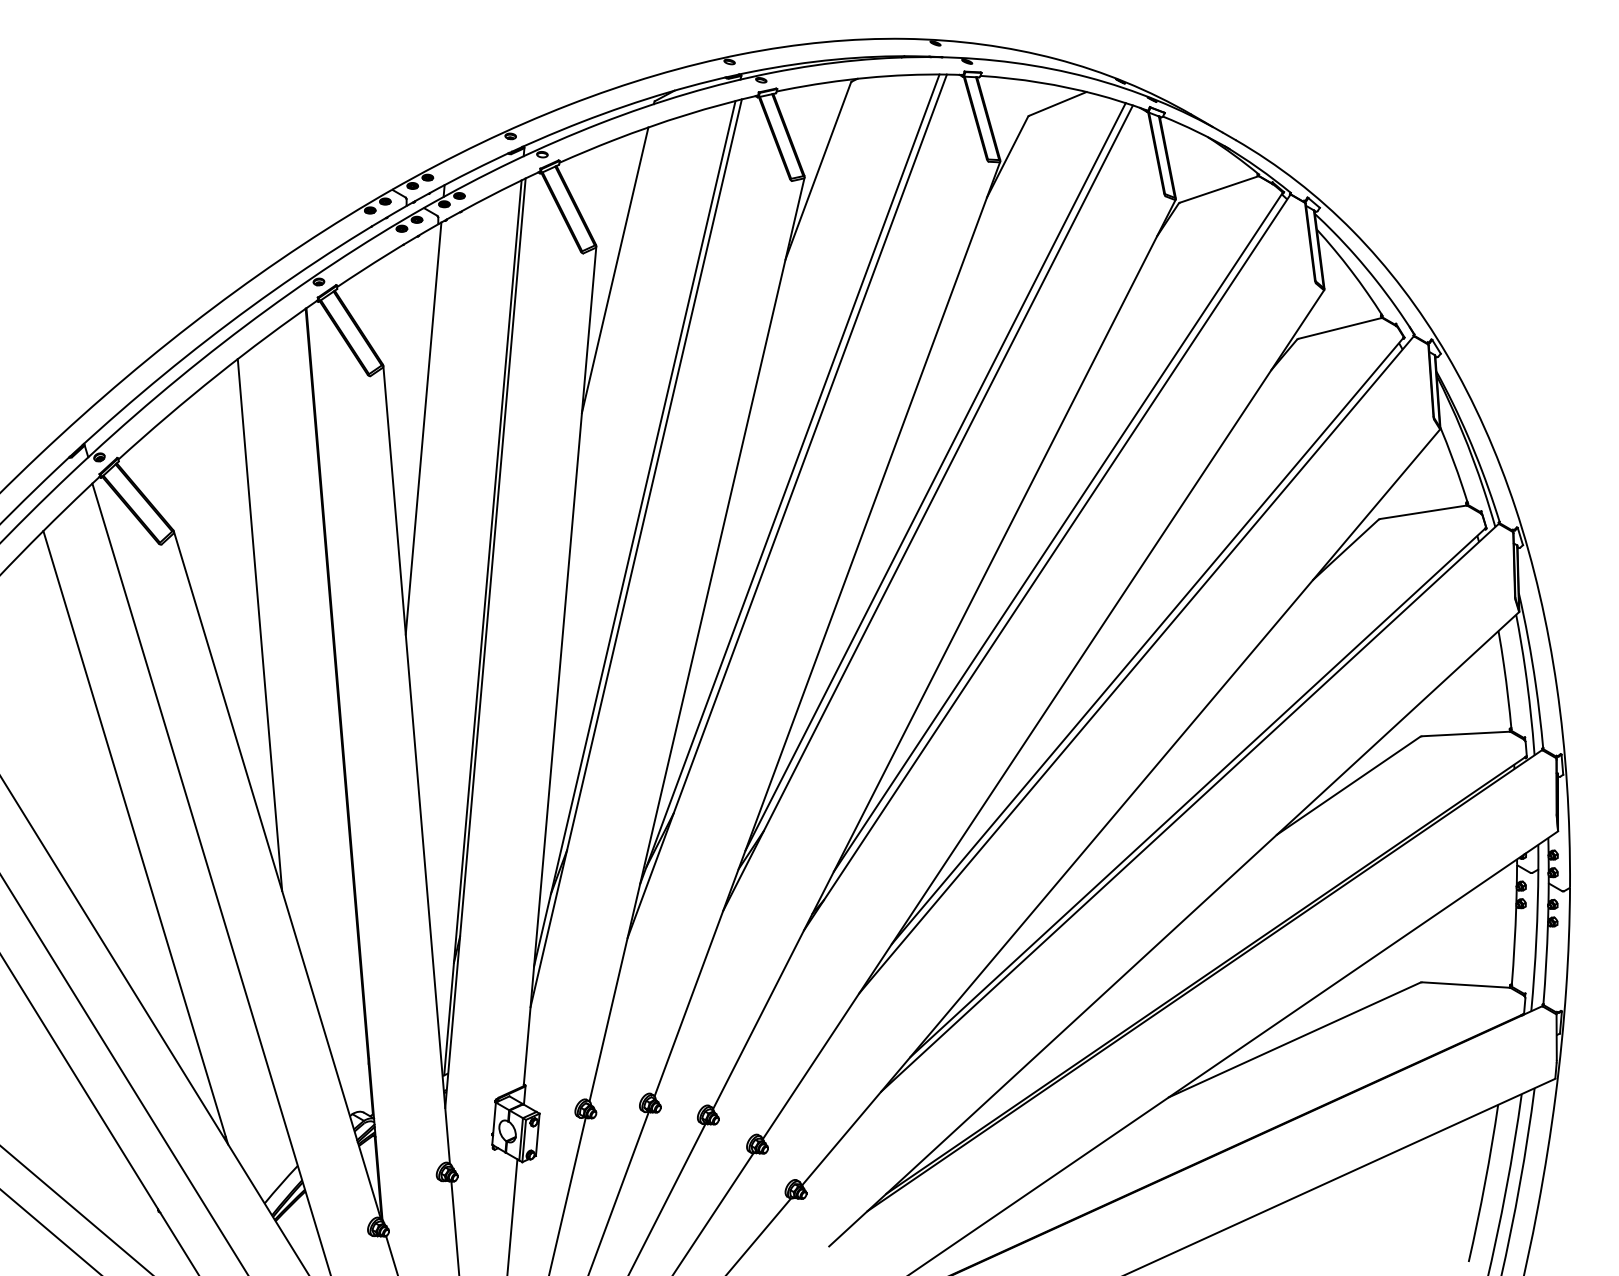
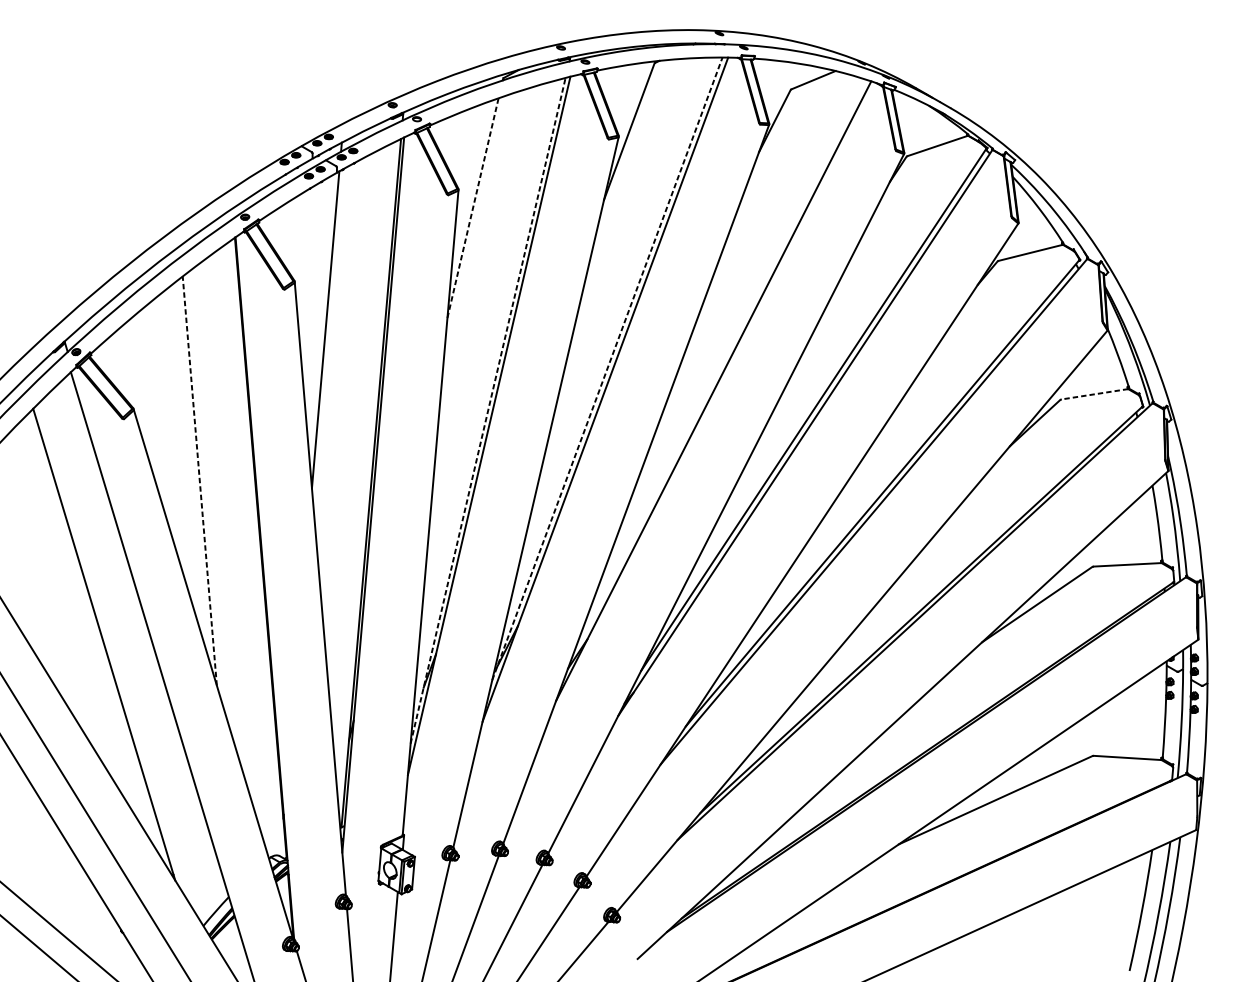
line: (615, 270) -> (473, 208), solid -> dashed
line: (935, 476) -> (719, 366), removed
line: (789, 479) -> (607, 369), solid -> dashed
line: (1423, 512) -> (1094, 394), solid -> dashed
line: (634, 533) -> (487, 410), solid -> dashed
line: (259, 625) -> (199, 481), solid -> dashed

